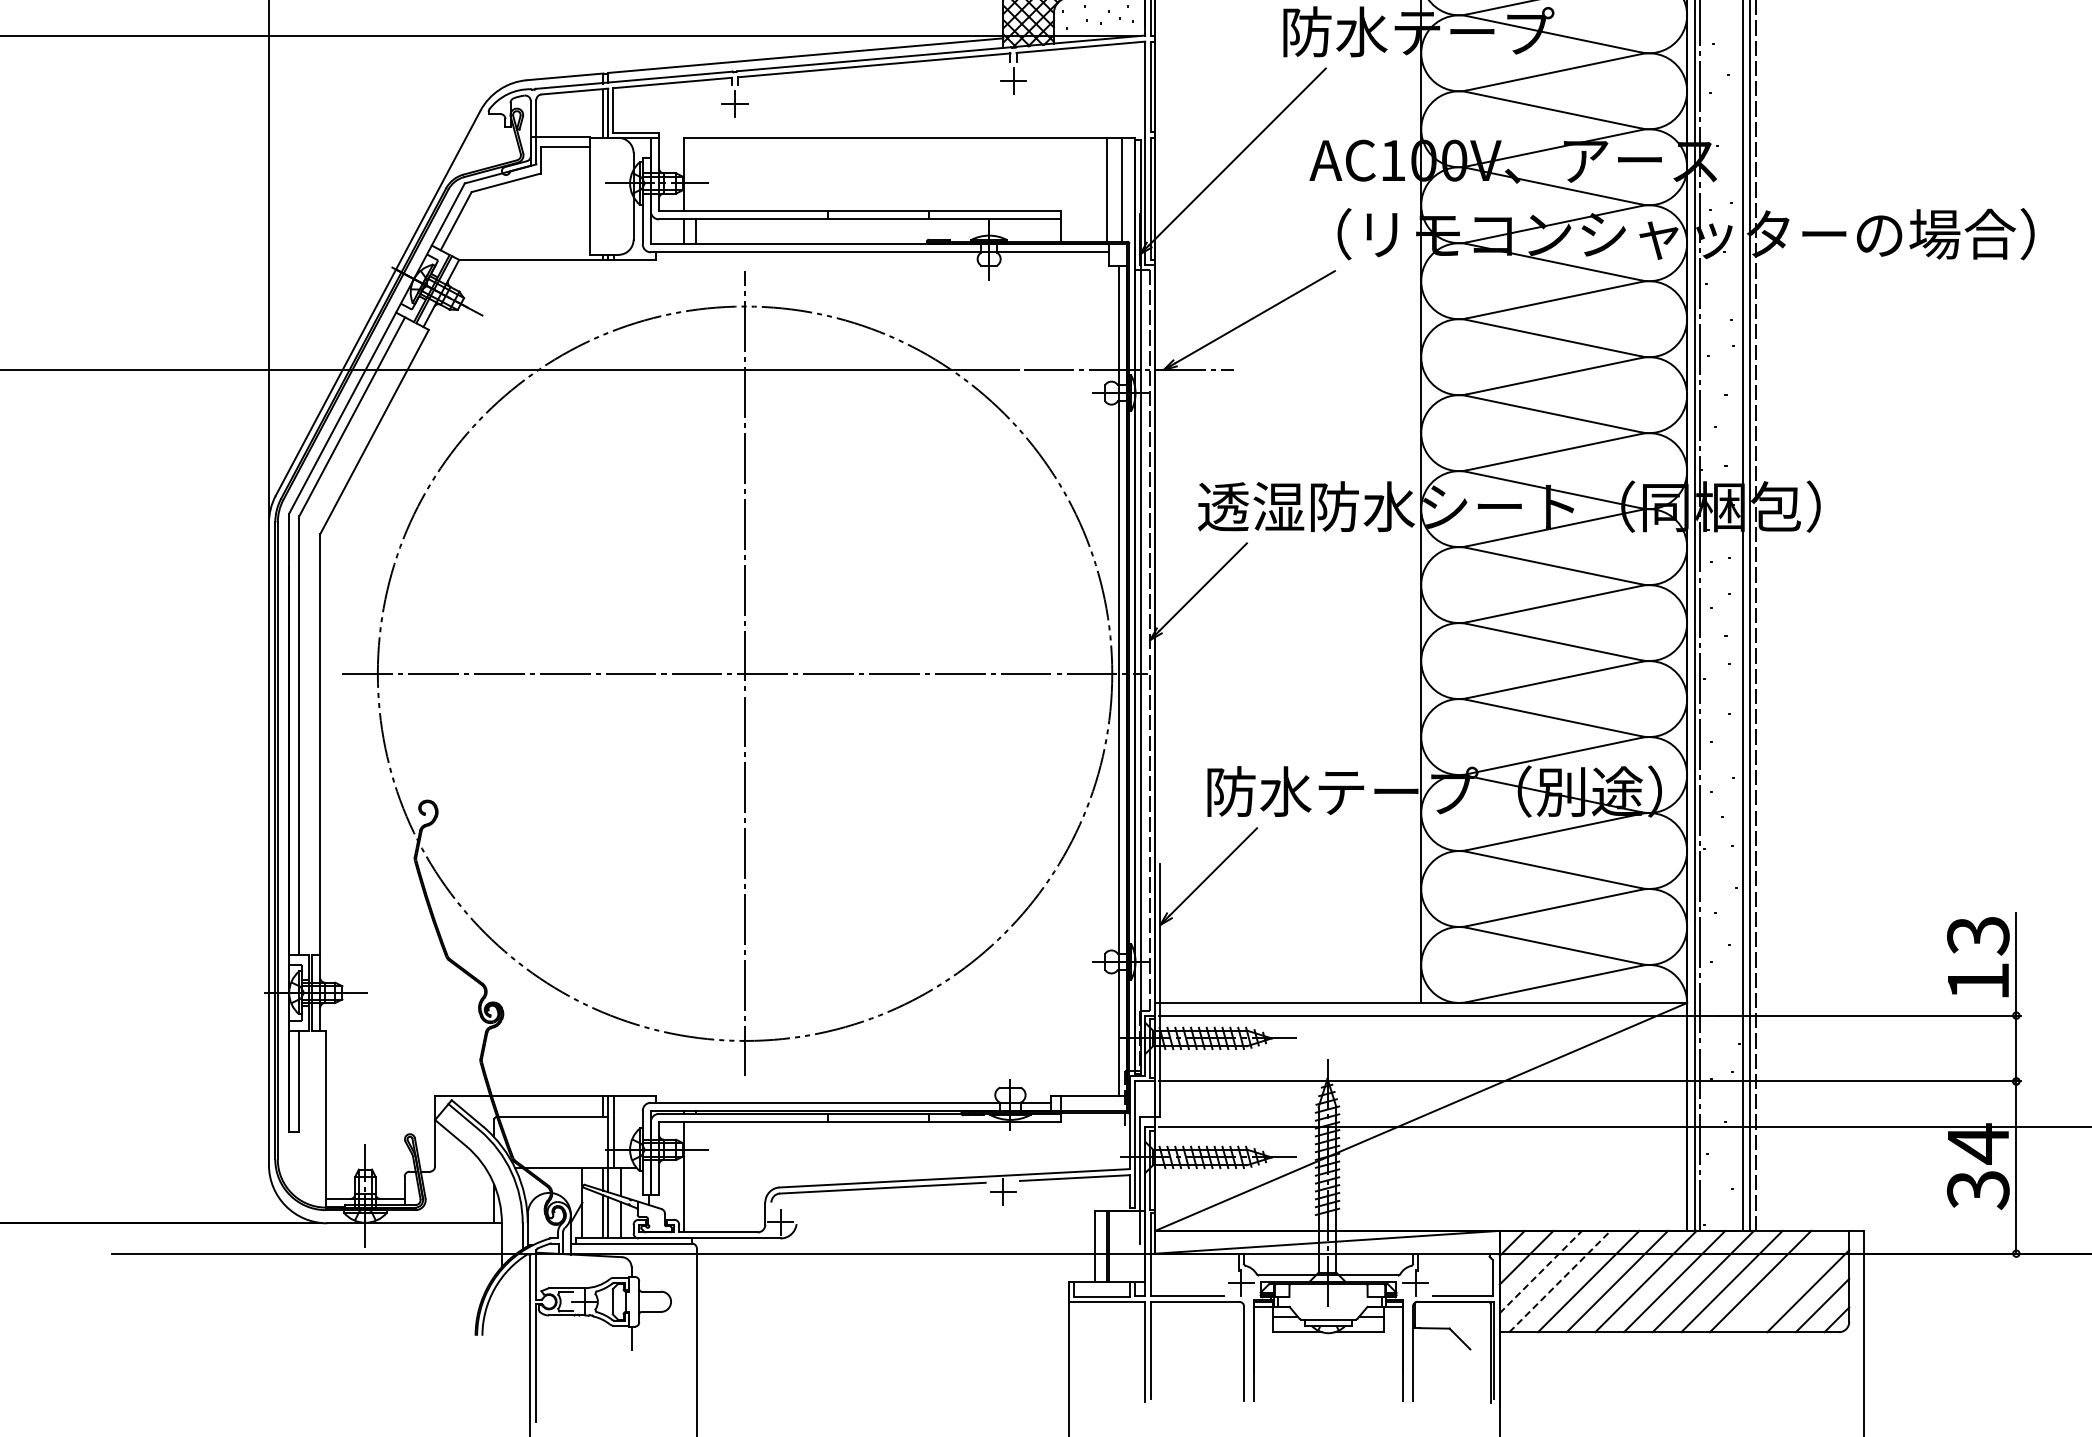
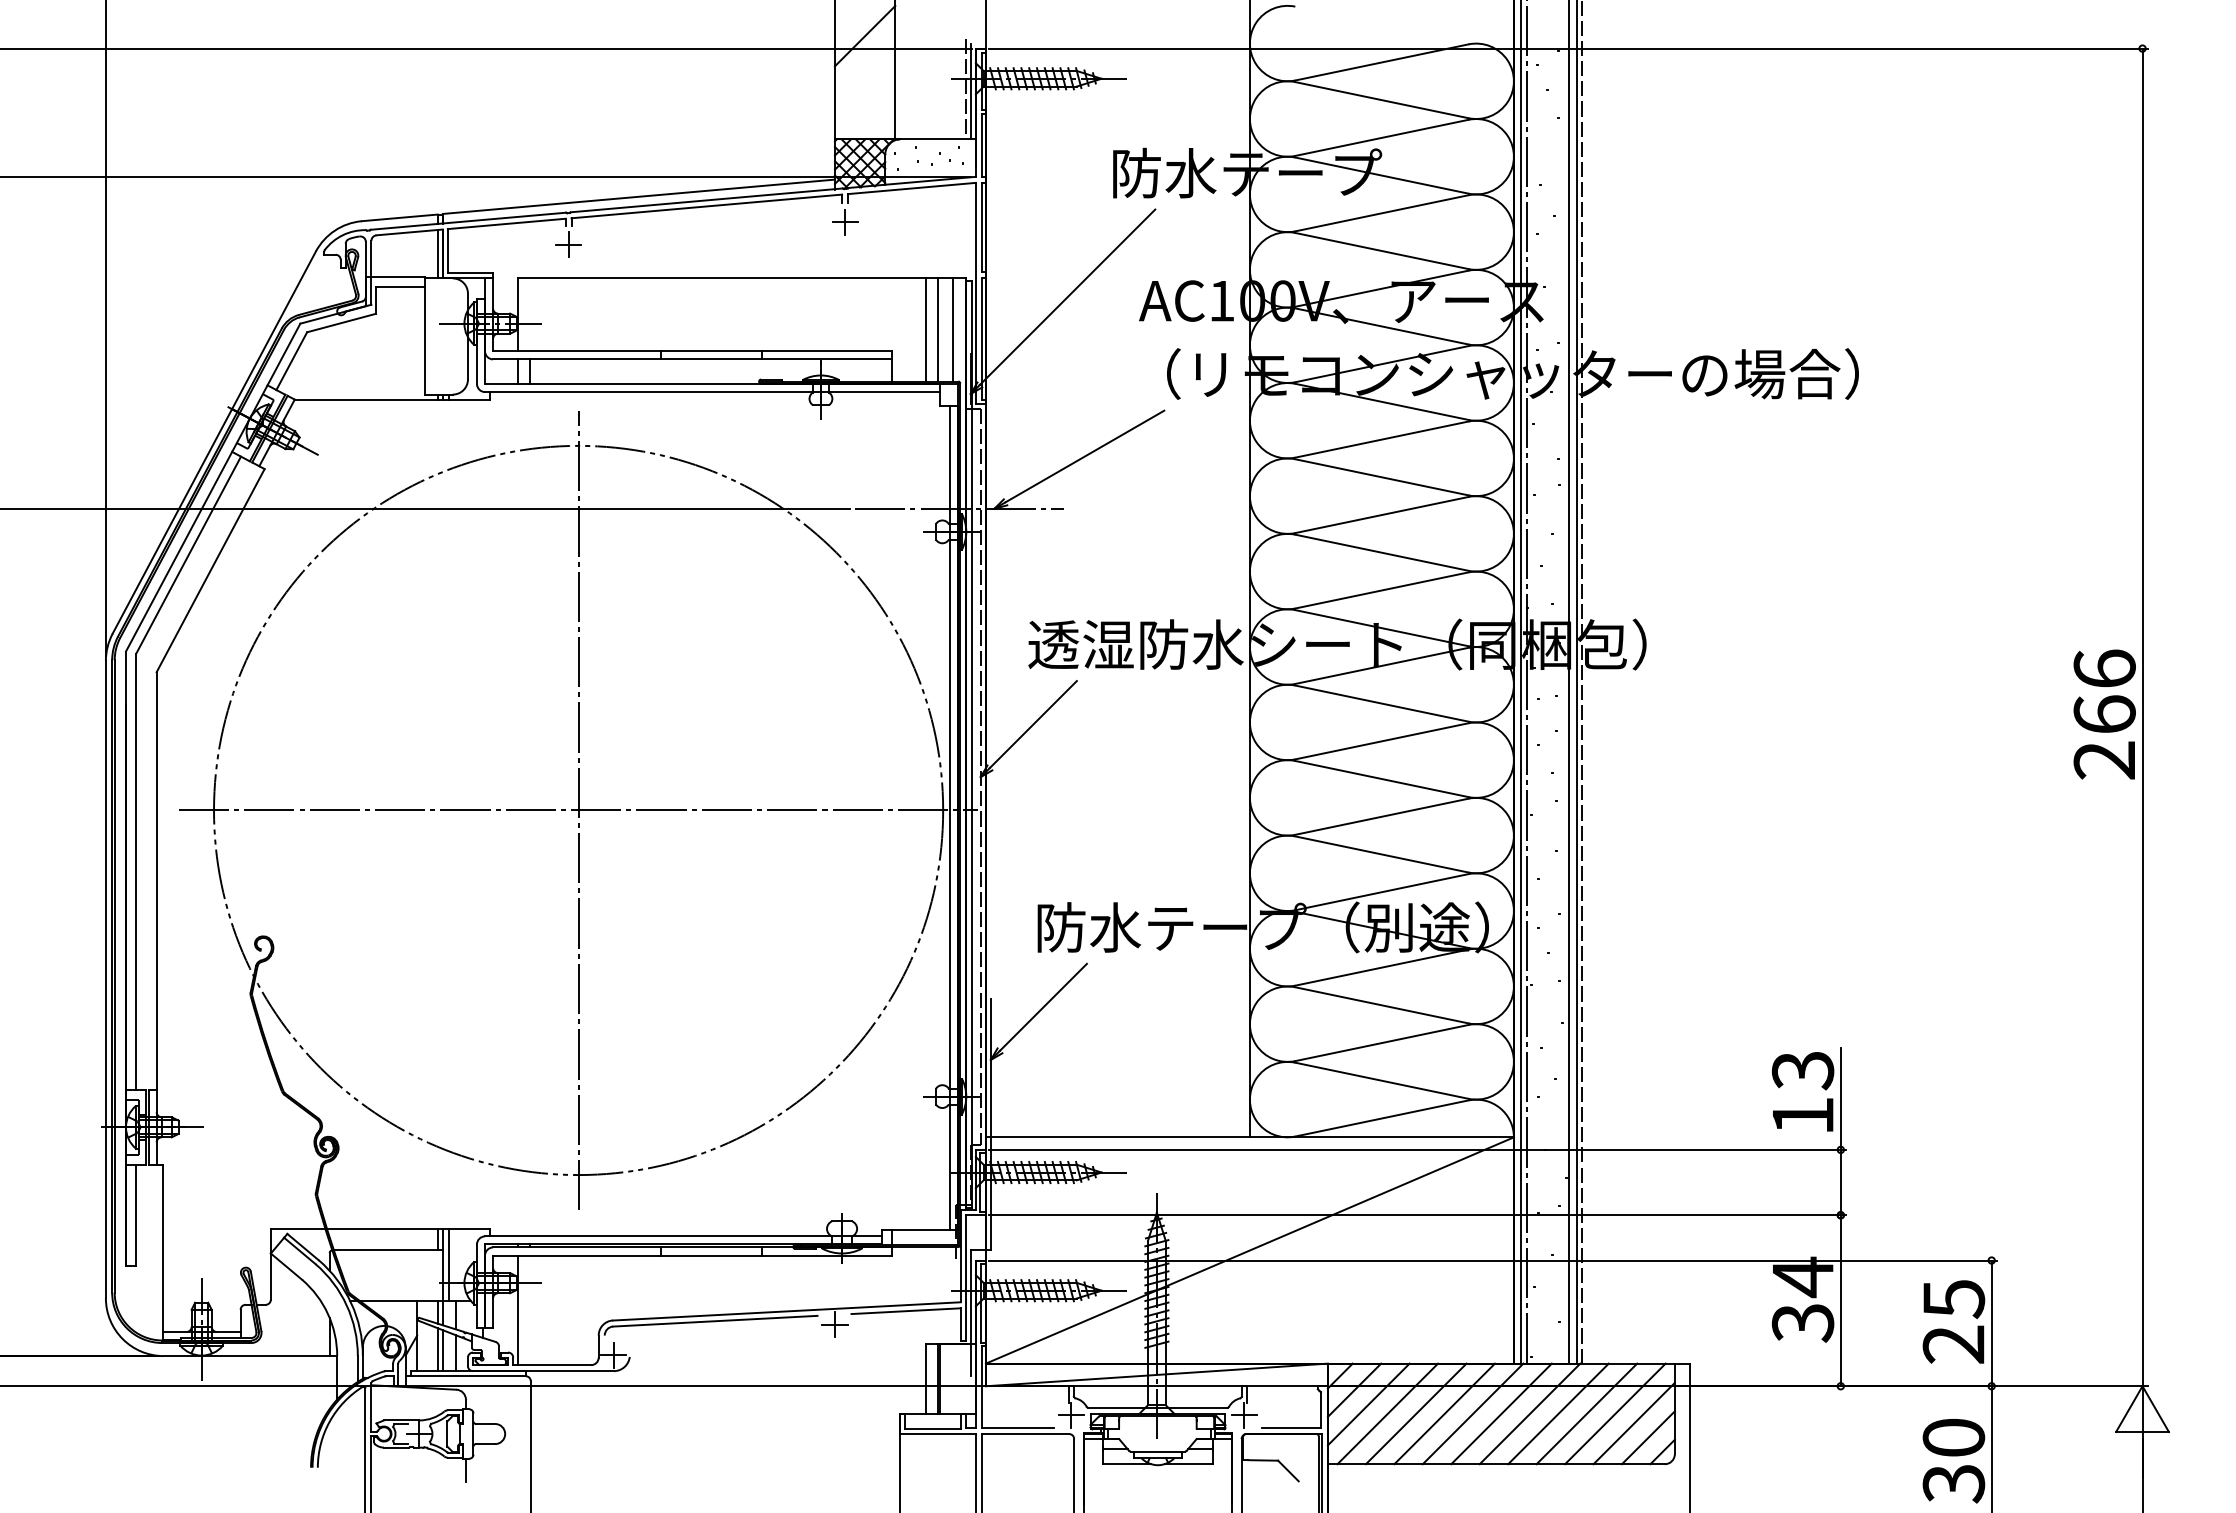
line: (1094, 189) -> (925, 329), added
line: (1540, 1272) -> (1368, 1404), dashed -> solid
line: (1560, 1281) -> (1388, 1413), dashed -> solid
line: (1789, 1281) -> (1615, 1413), added

